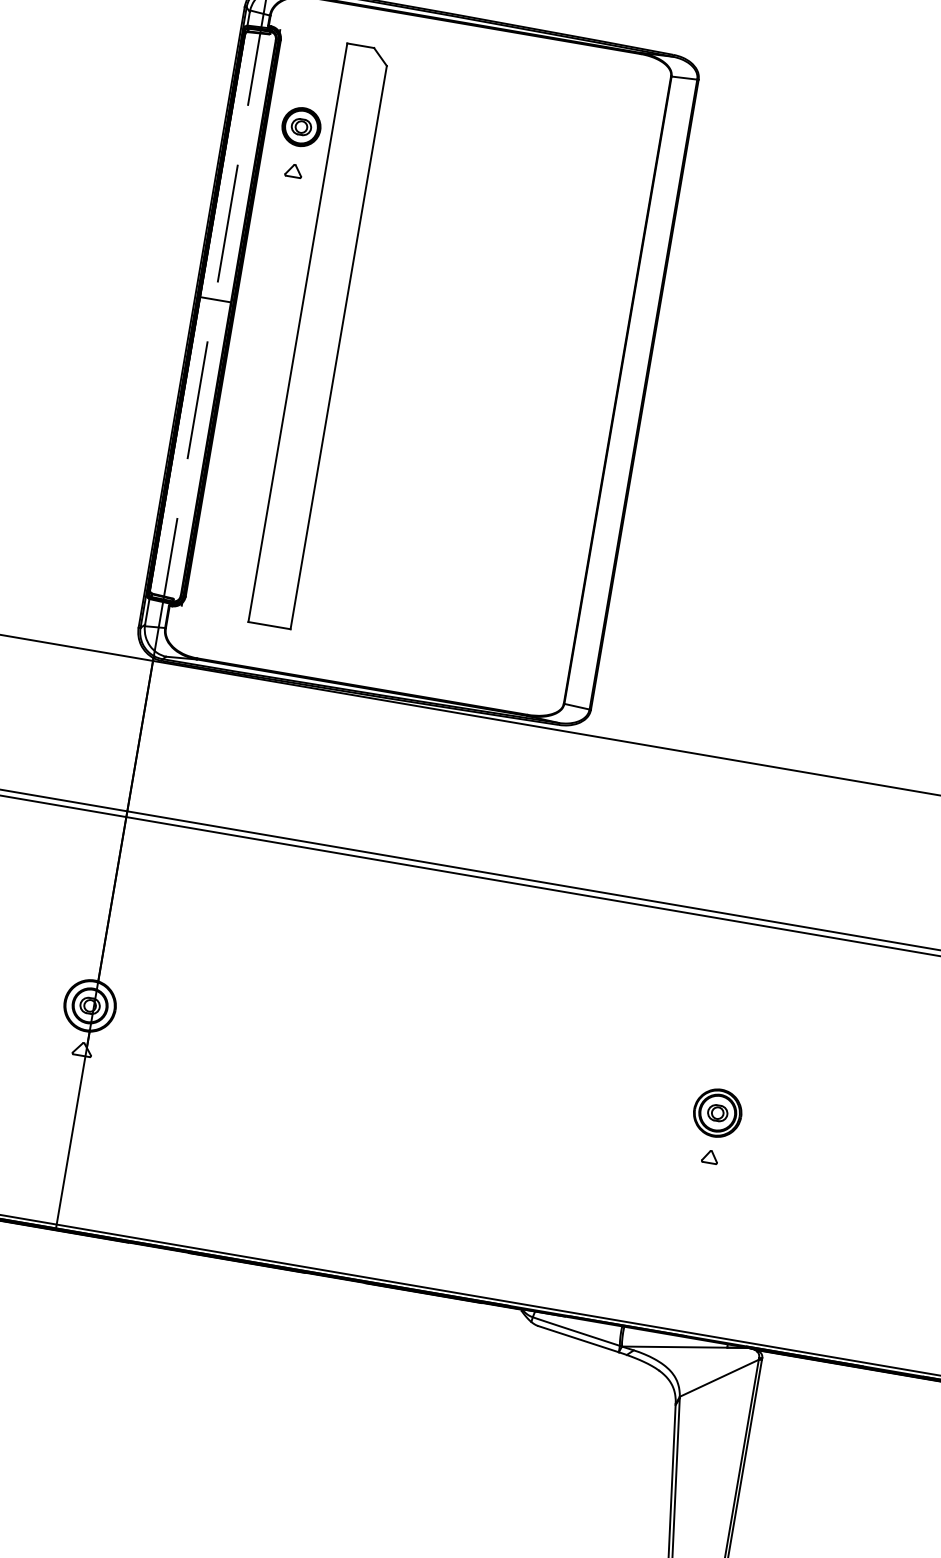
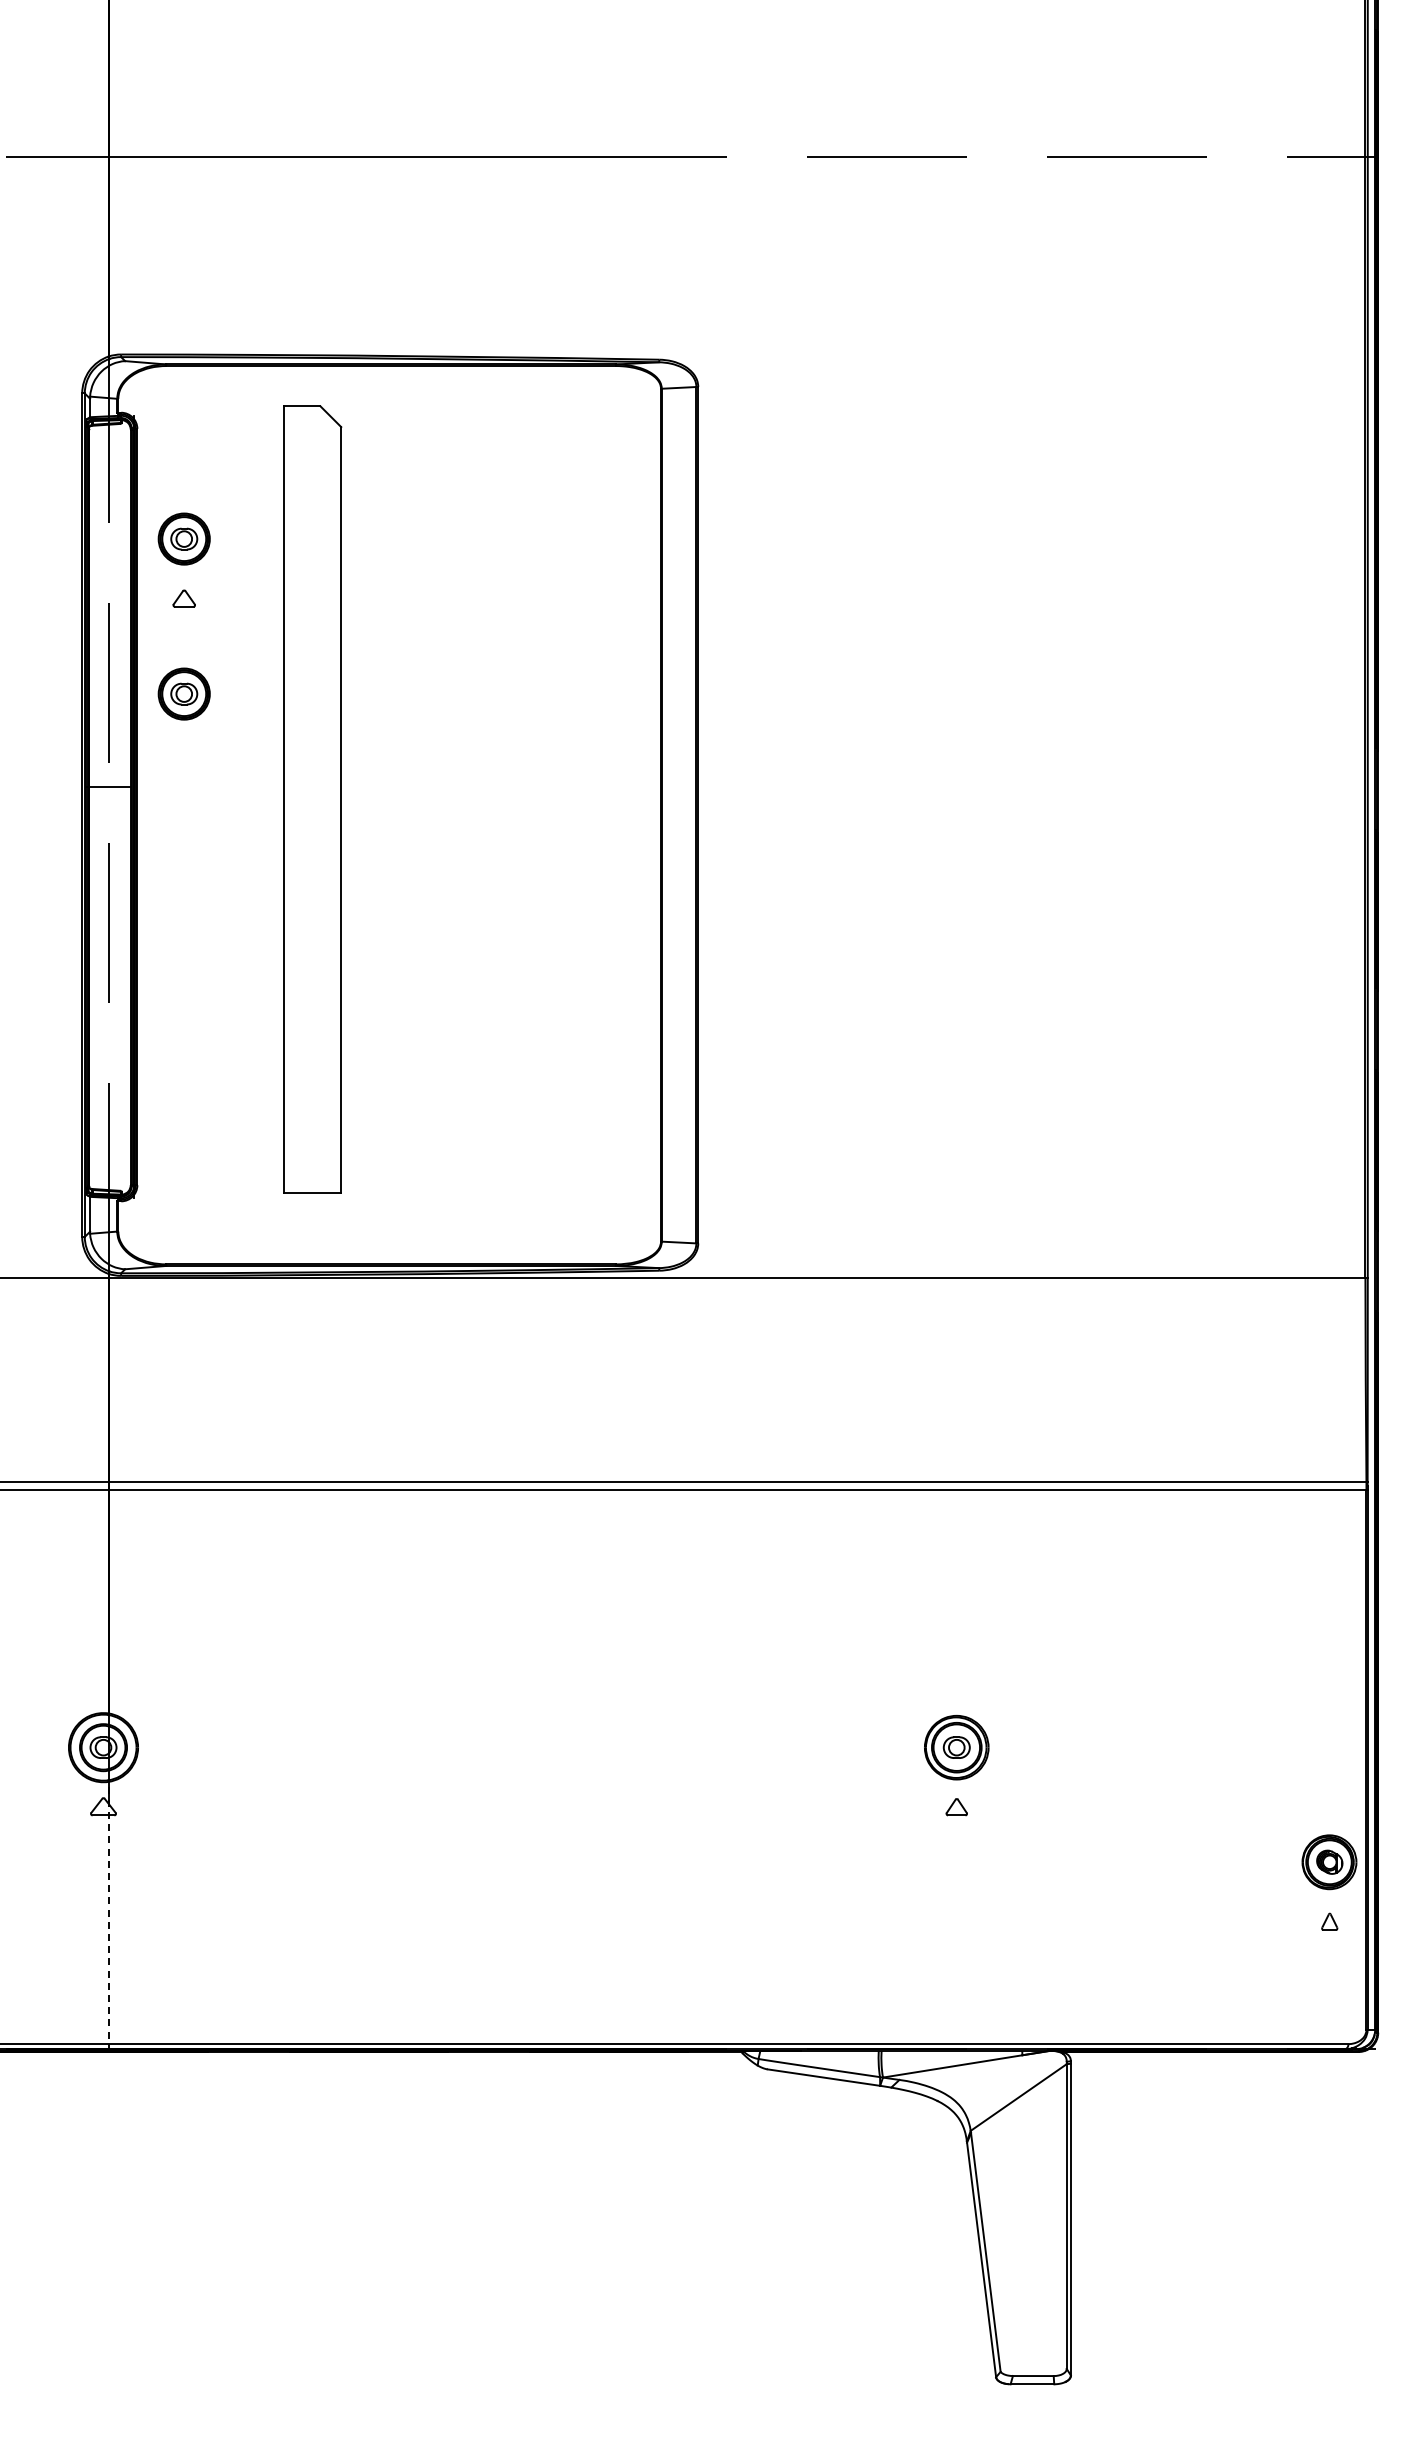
part: (281, 240) -> (183, 693), added
part: (318, 336) -> (312, 799), moved
line: (72, 1129) -> (108, 1915), solid -> dashed

